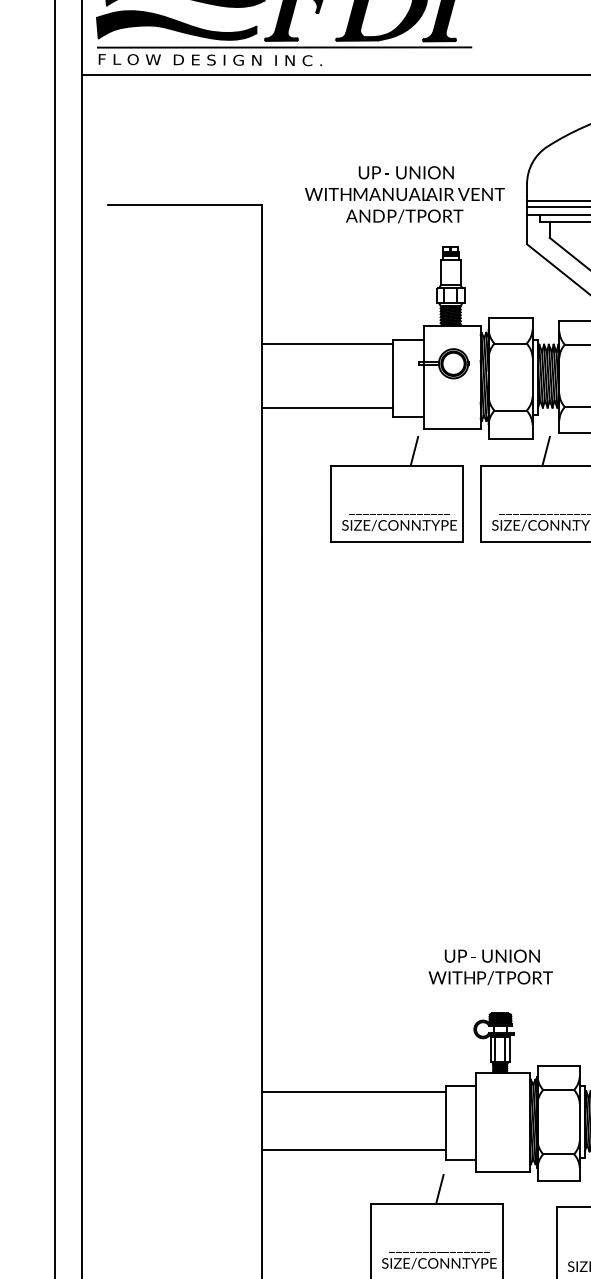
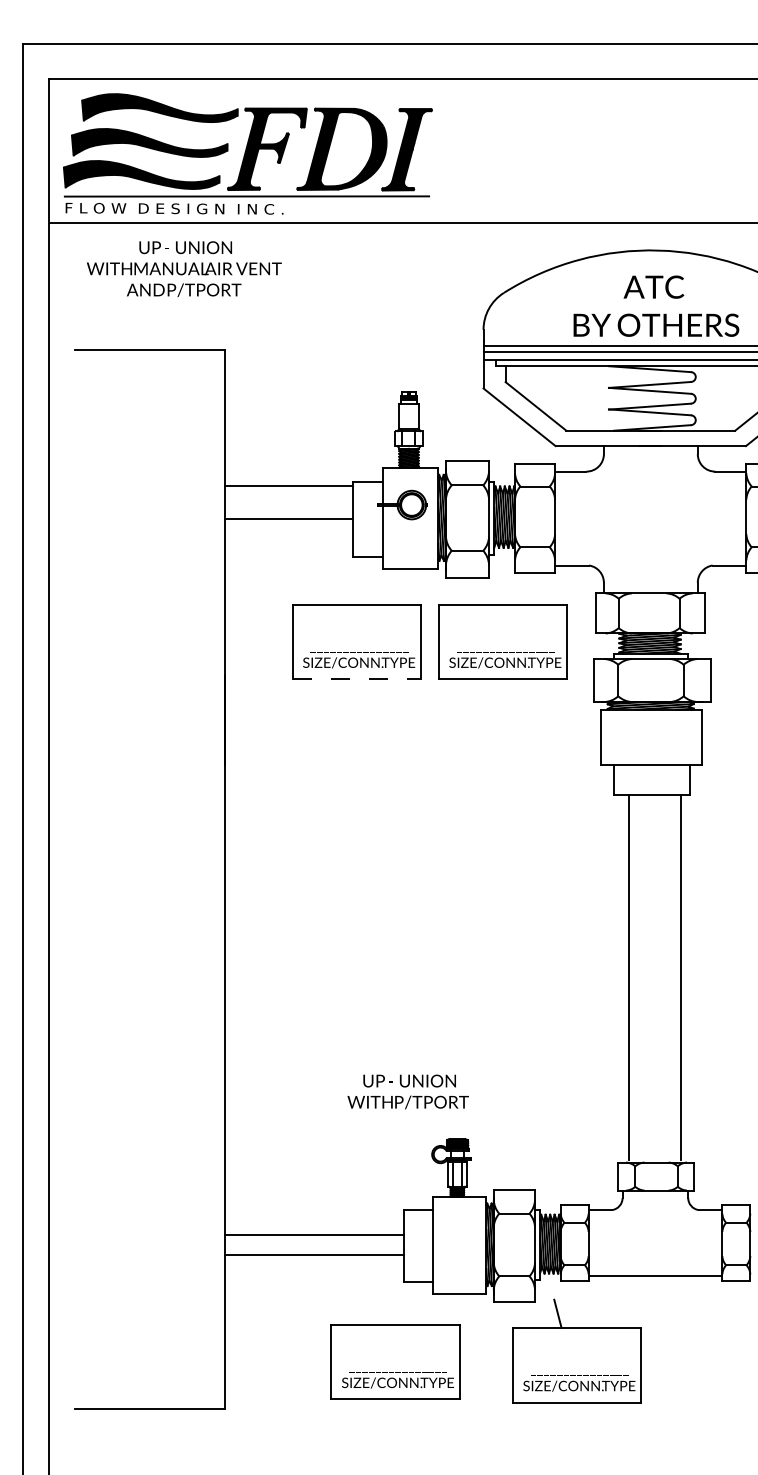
text: (405, 194) -> (184, 268), moved
line: (327, 408) -> (288, 519), moved
line: (414, 451) -> (373, 590), removed
line: (545, 451) -> (501, 590), removed
line: (397, 542) -> (357, 679), solid -> dashed
text: (490, 966) -> (407, 1091), moved
line: (353, 1091) -> (314, 1254), moved
line: (353, 1150) -> (314, 1235), moved
line: (439, 1189) -> (398, 1310), removed

